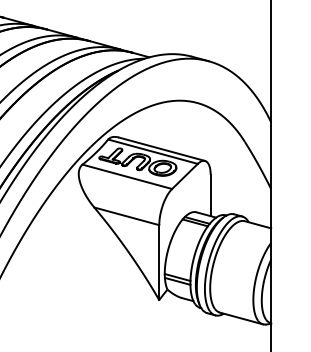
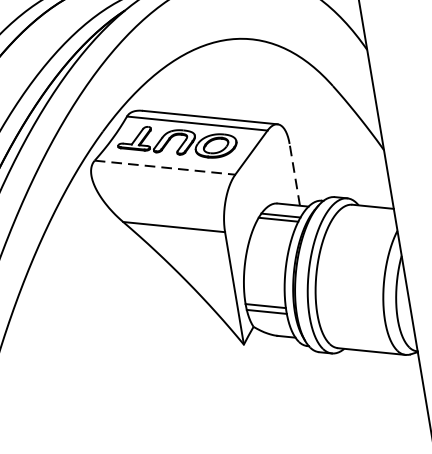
line: (127, 176) -> (165, 167), solid -> dashed
line: (210, 195) -> (294, 174), solid -> dashed

